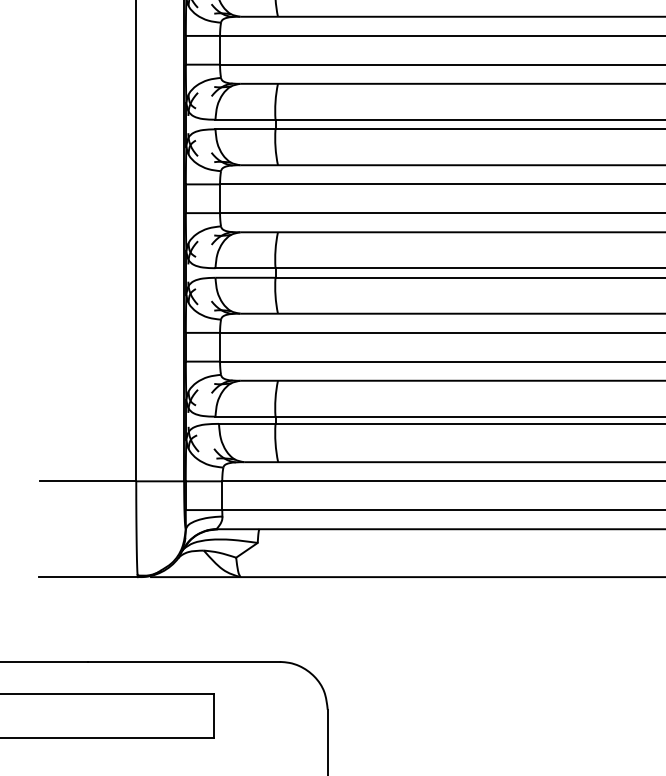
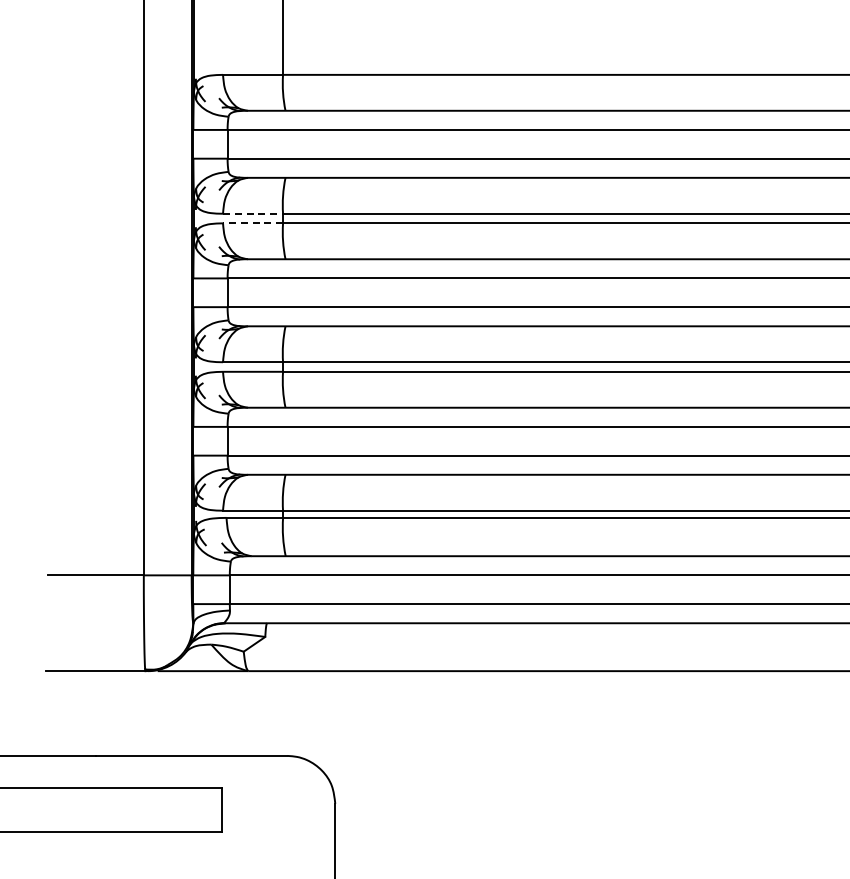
line: (245, 119) -> (253, 213), solid -> dashed
line: (244, 129) -> (252, 223), solid -> dashed

